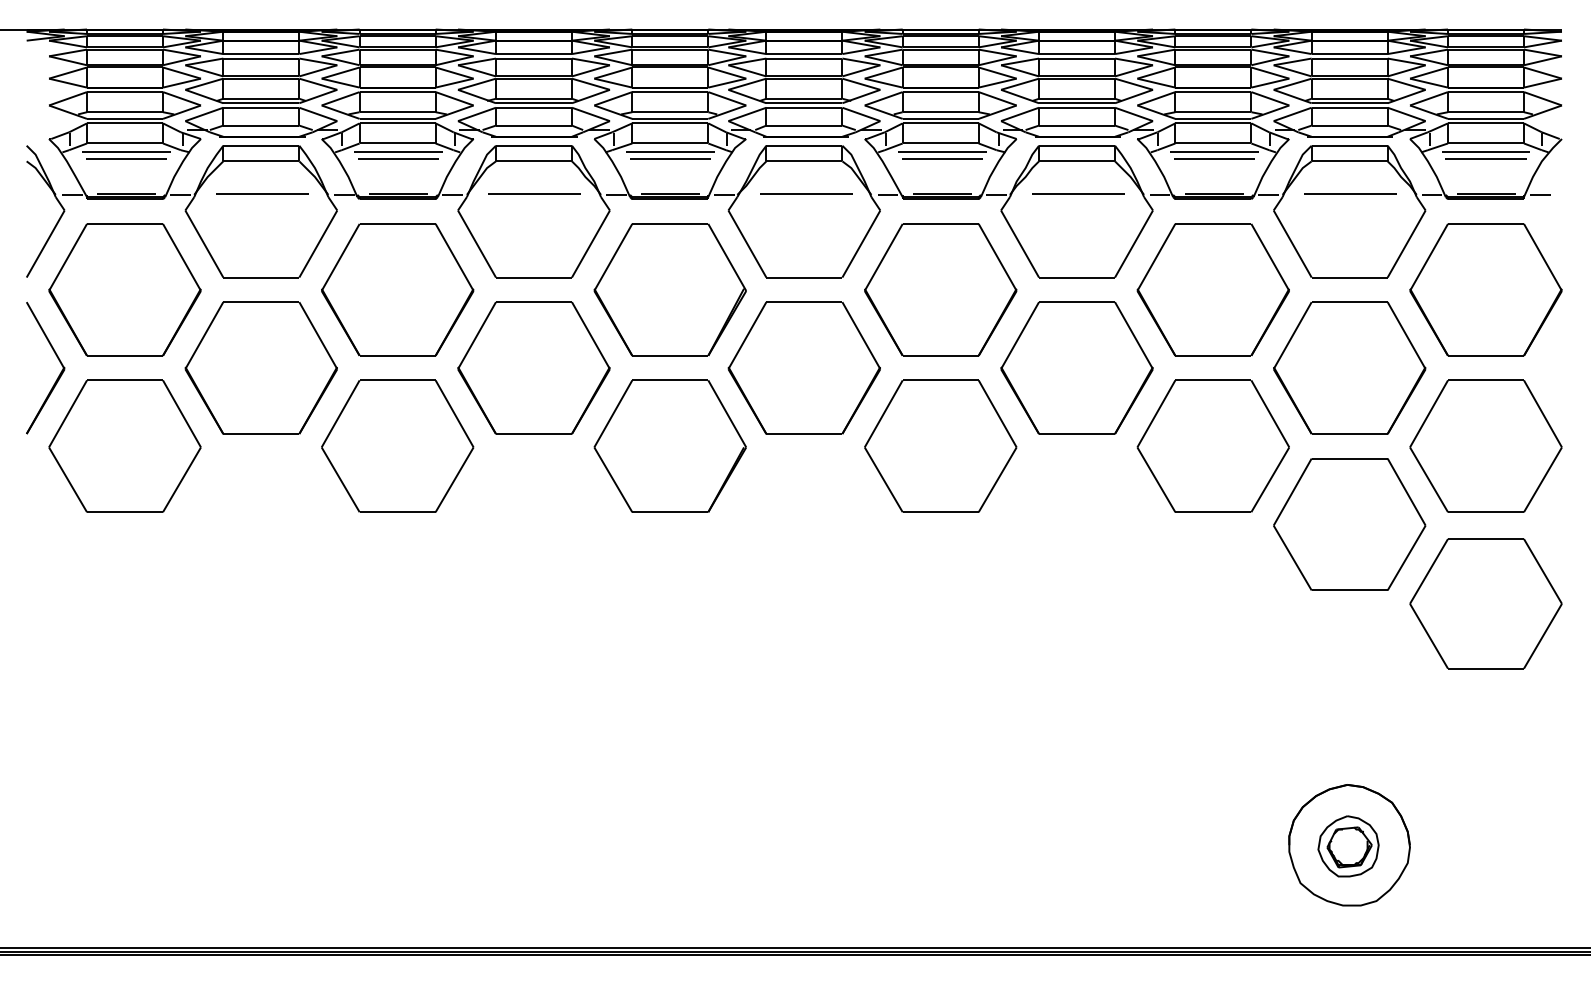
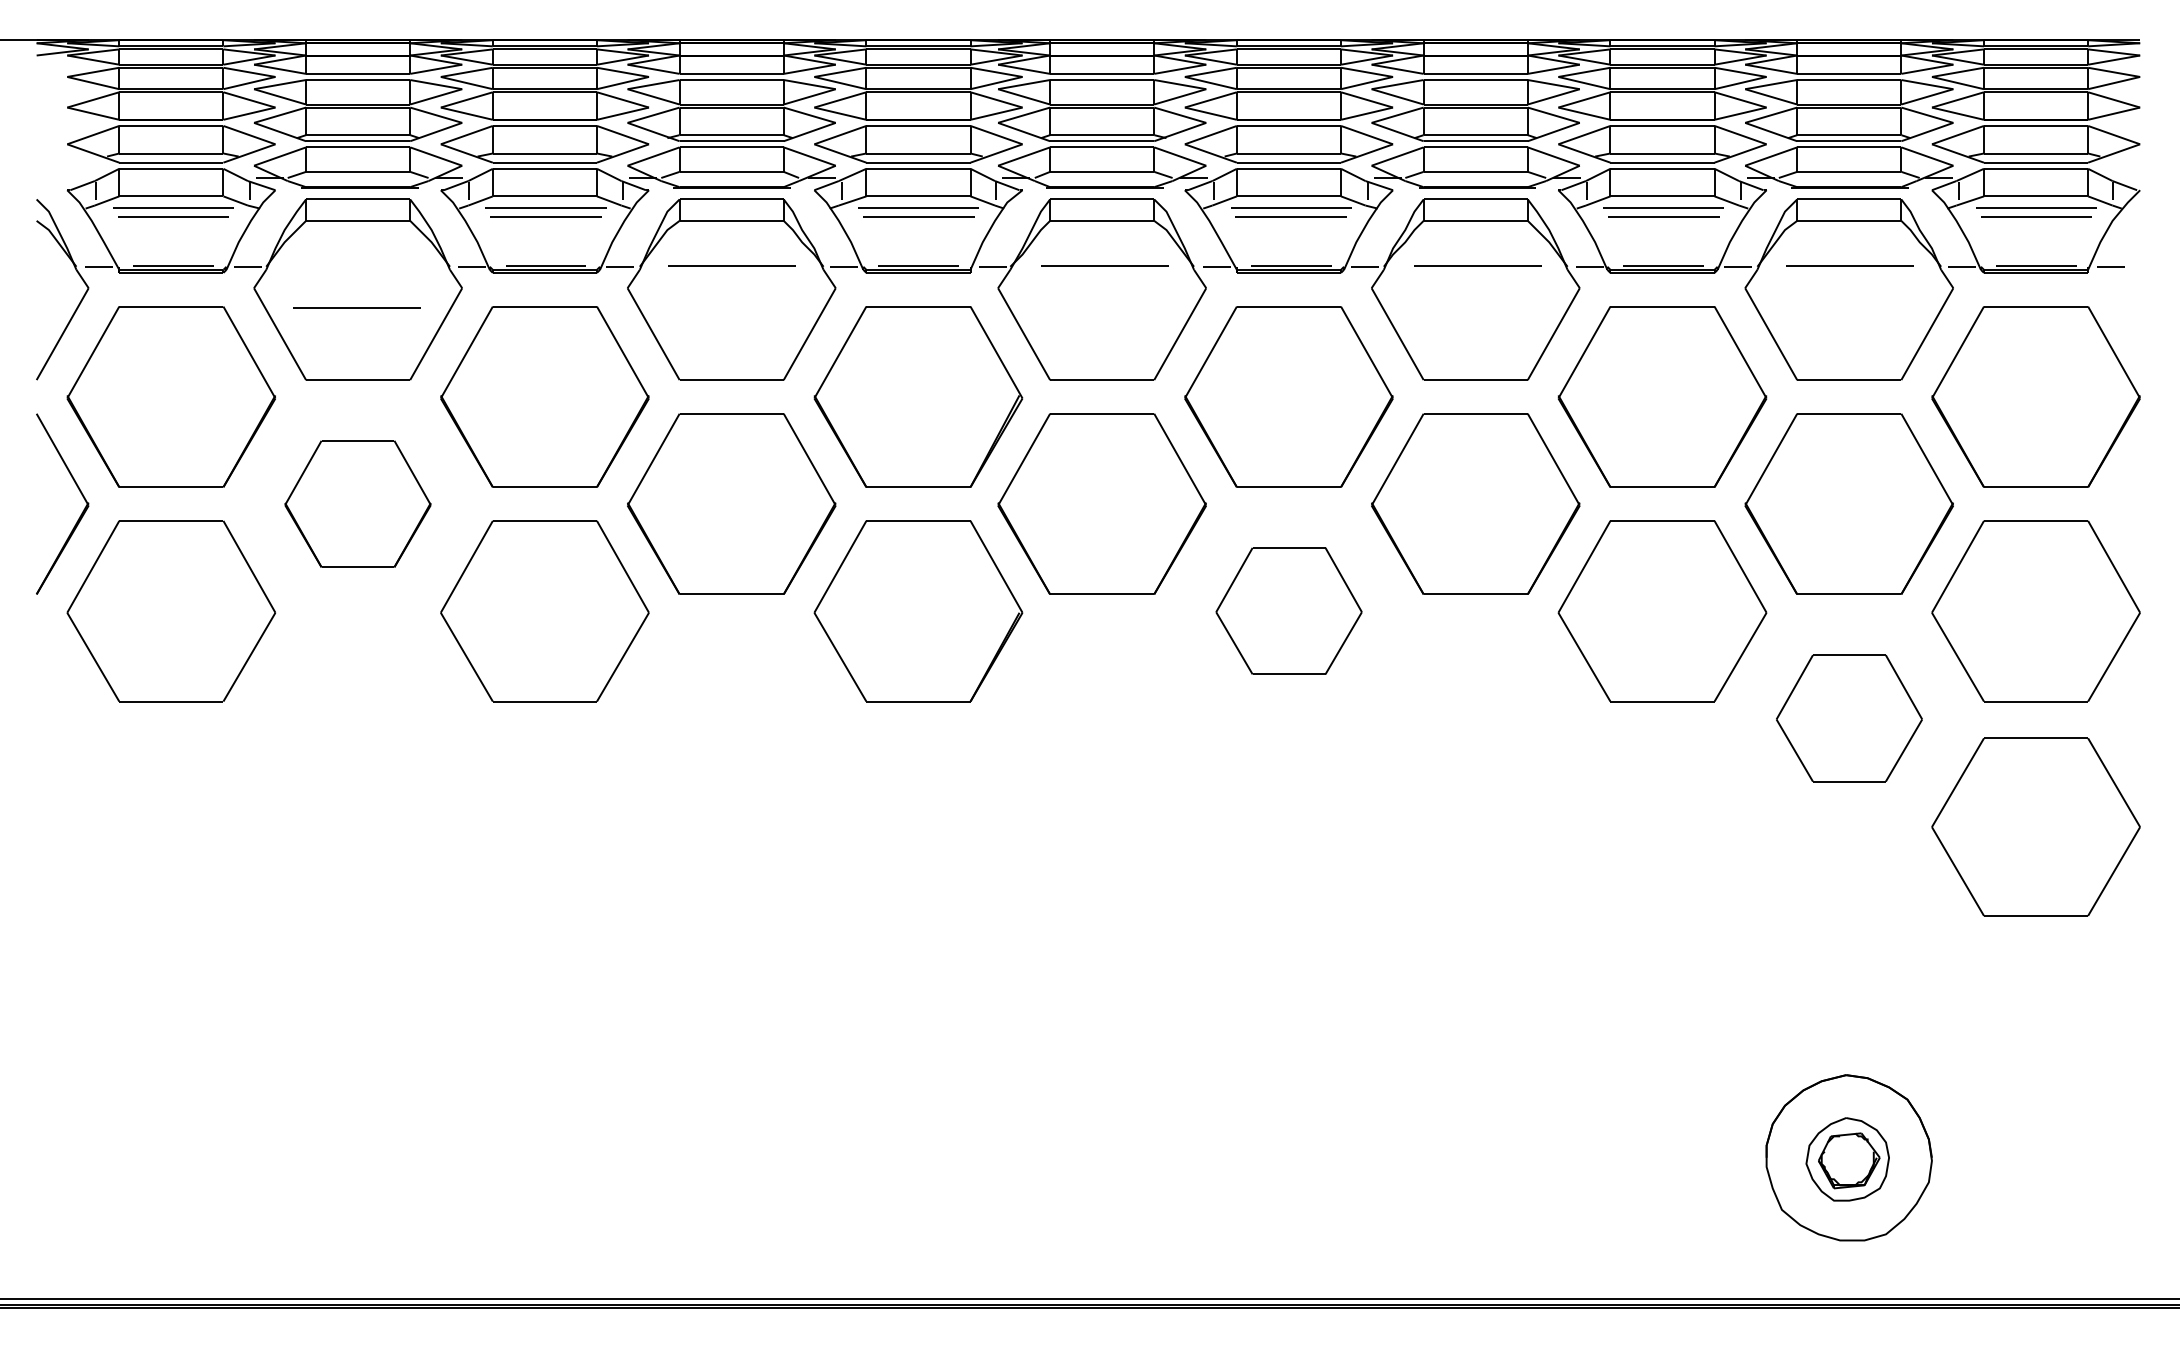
line: (262, 193) -> (356, 307), moved
part: (260, 367) -> (356, 503), size x0.7
part: (940, 445) -> (1288, 610), size x0.7
part: (1349, 524) -> (1849, 718), size x0.7

